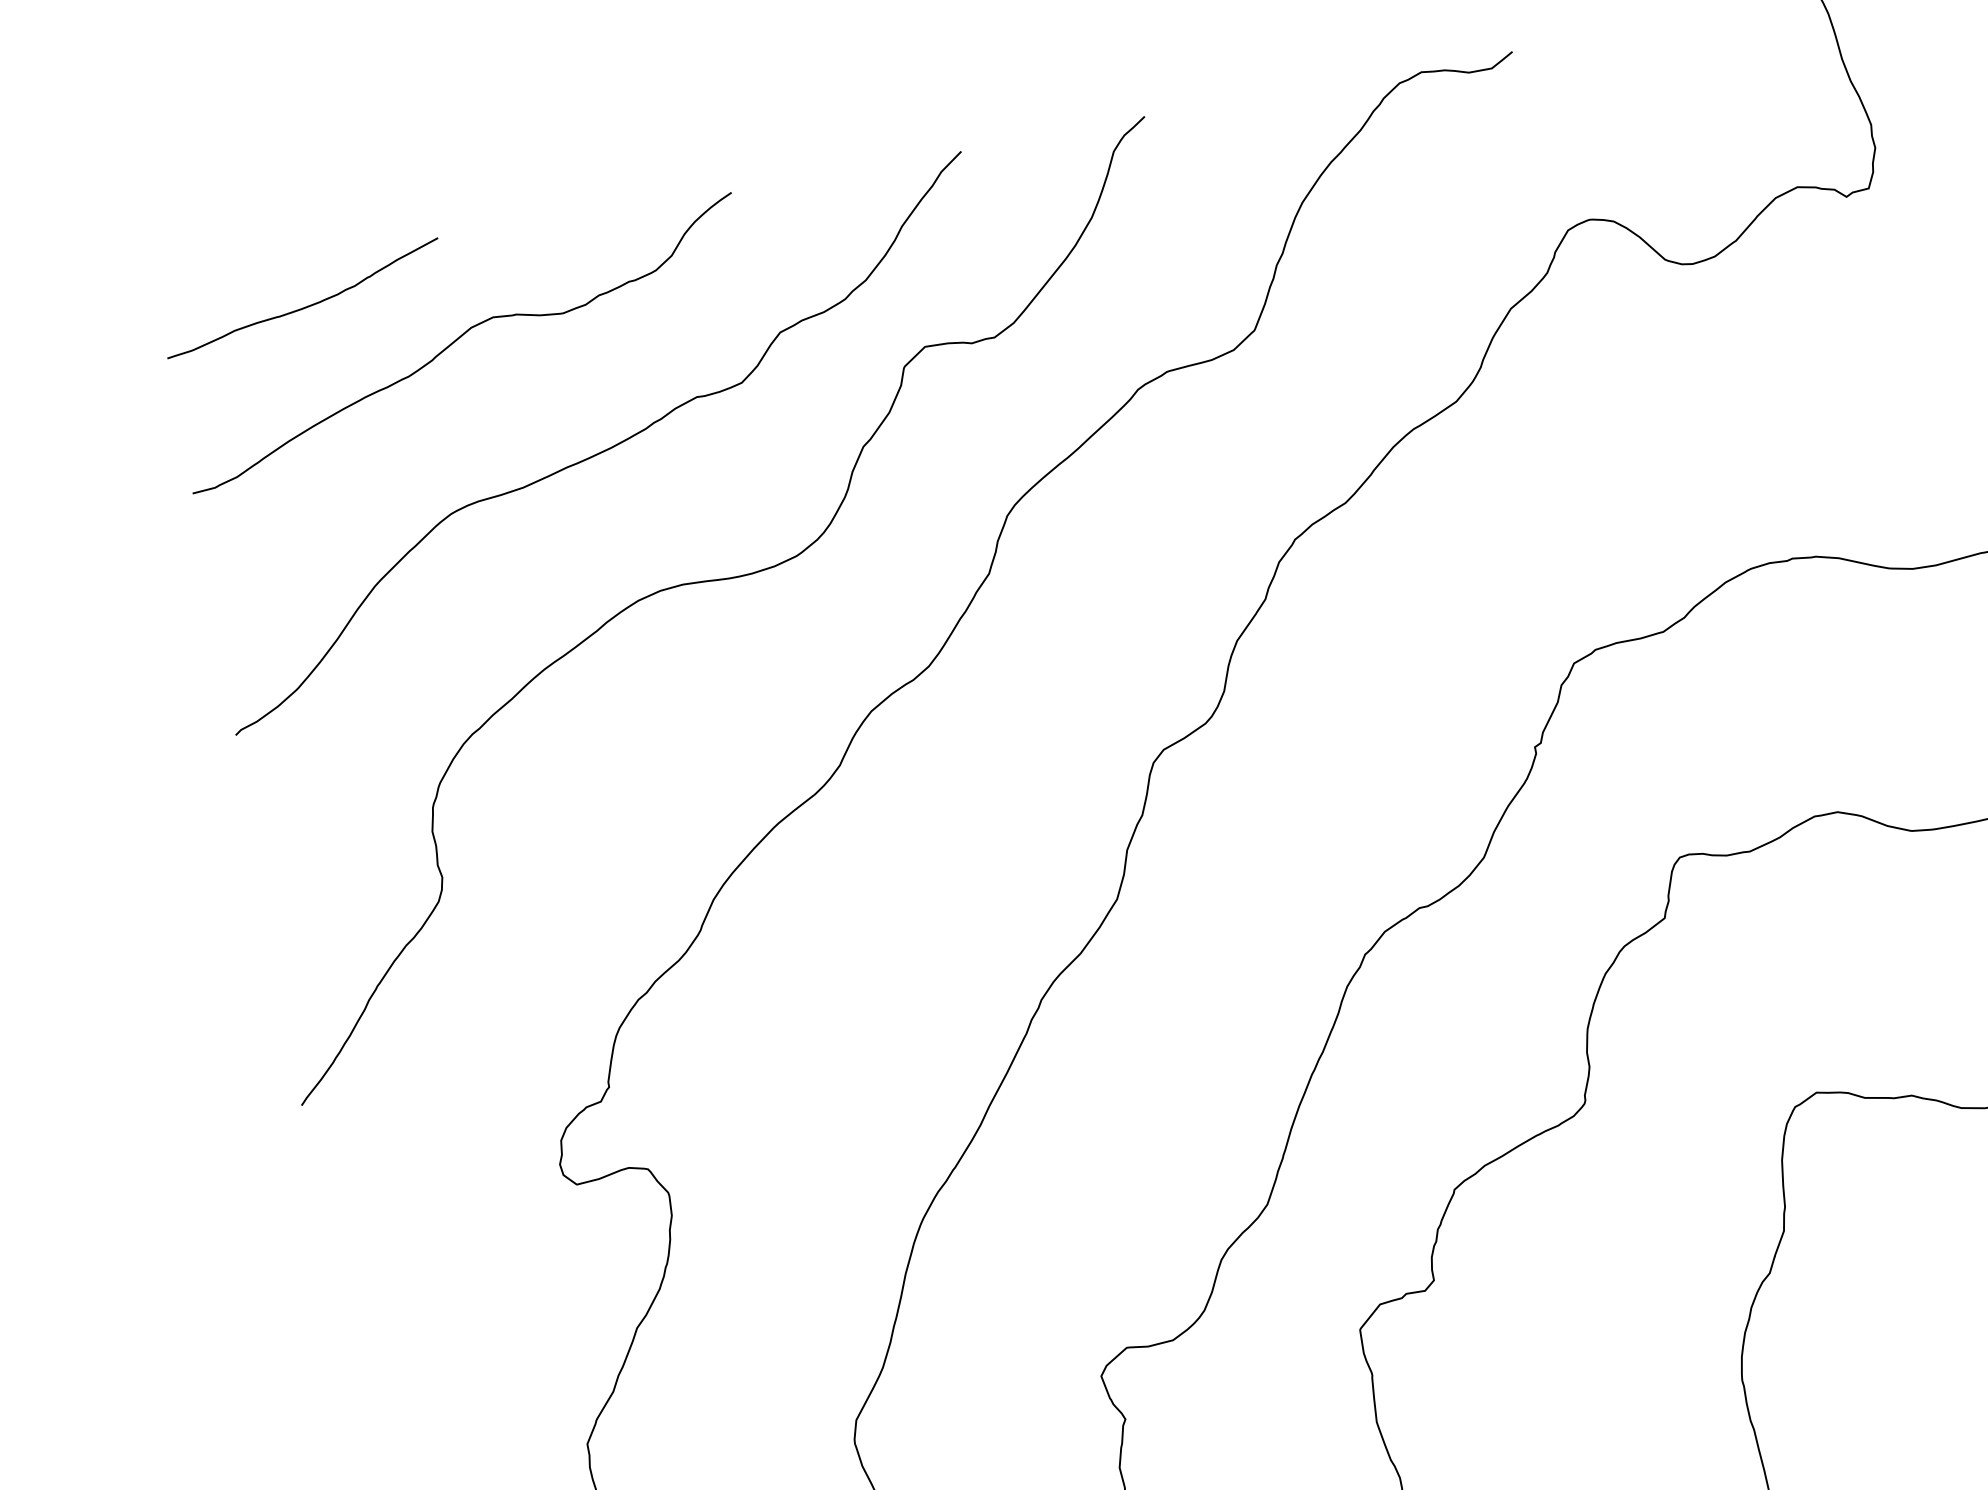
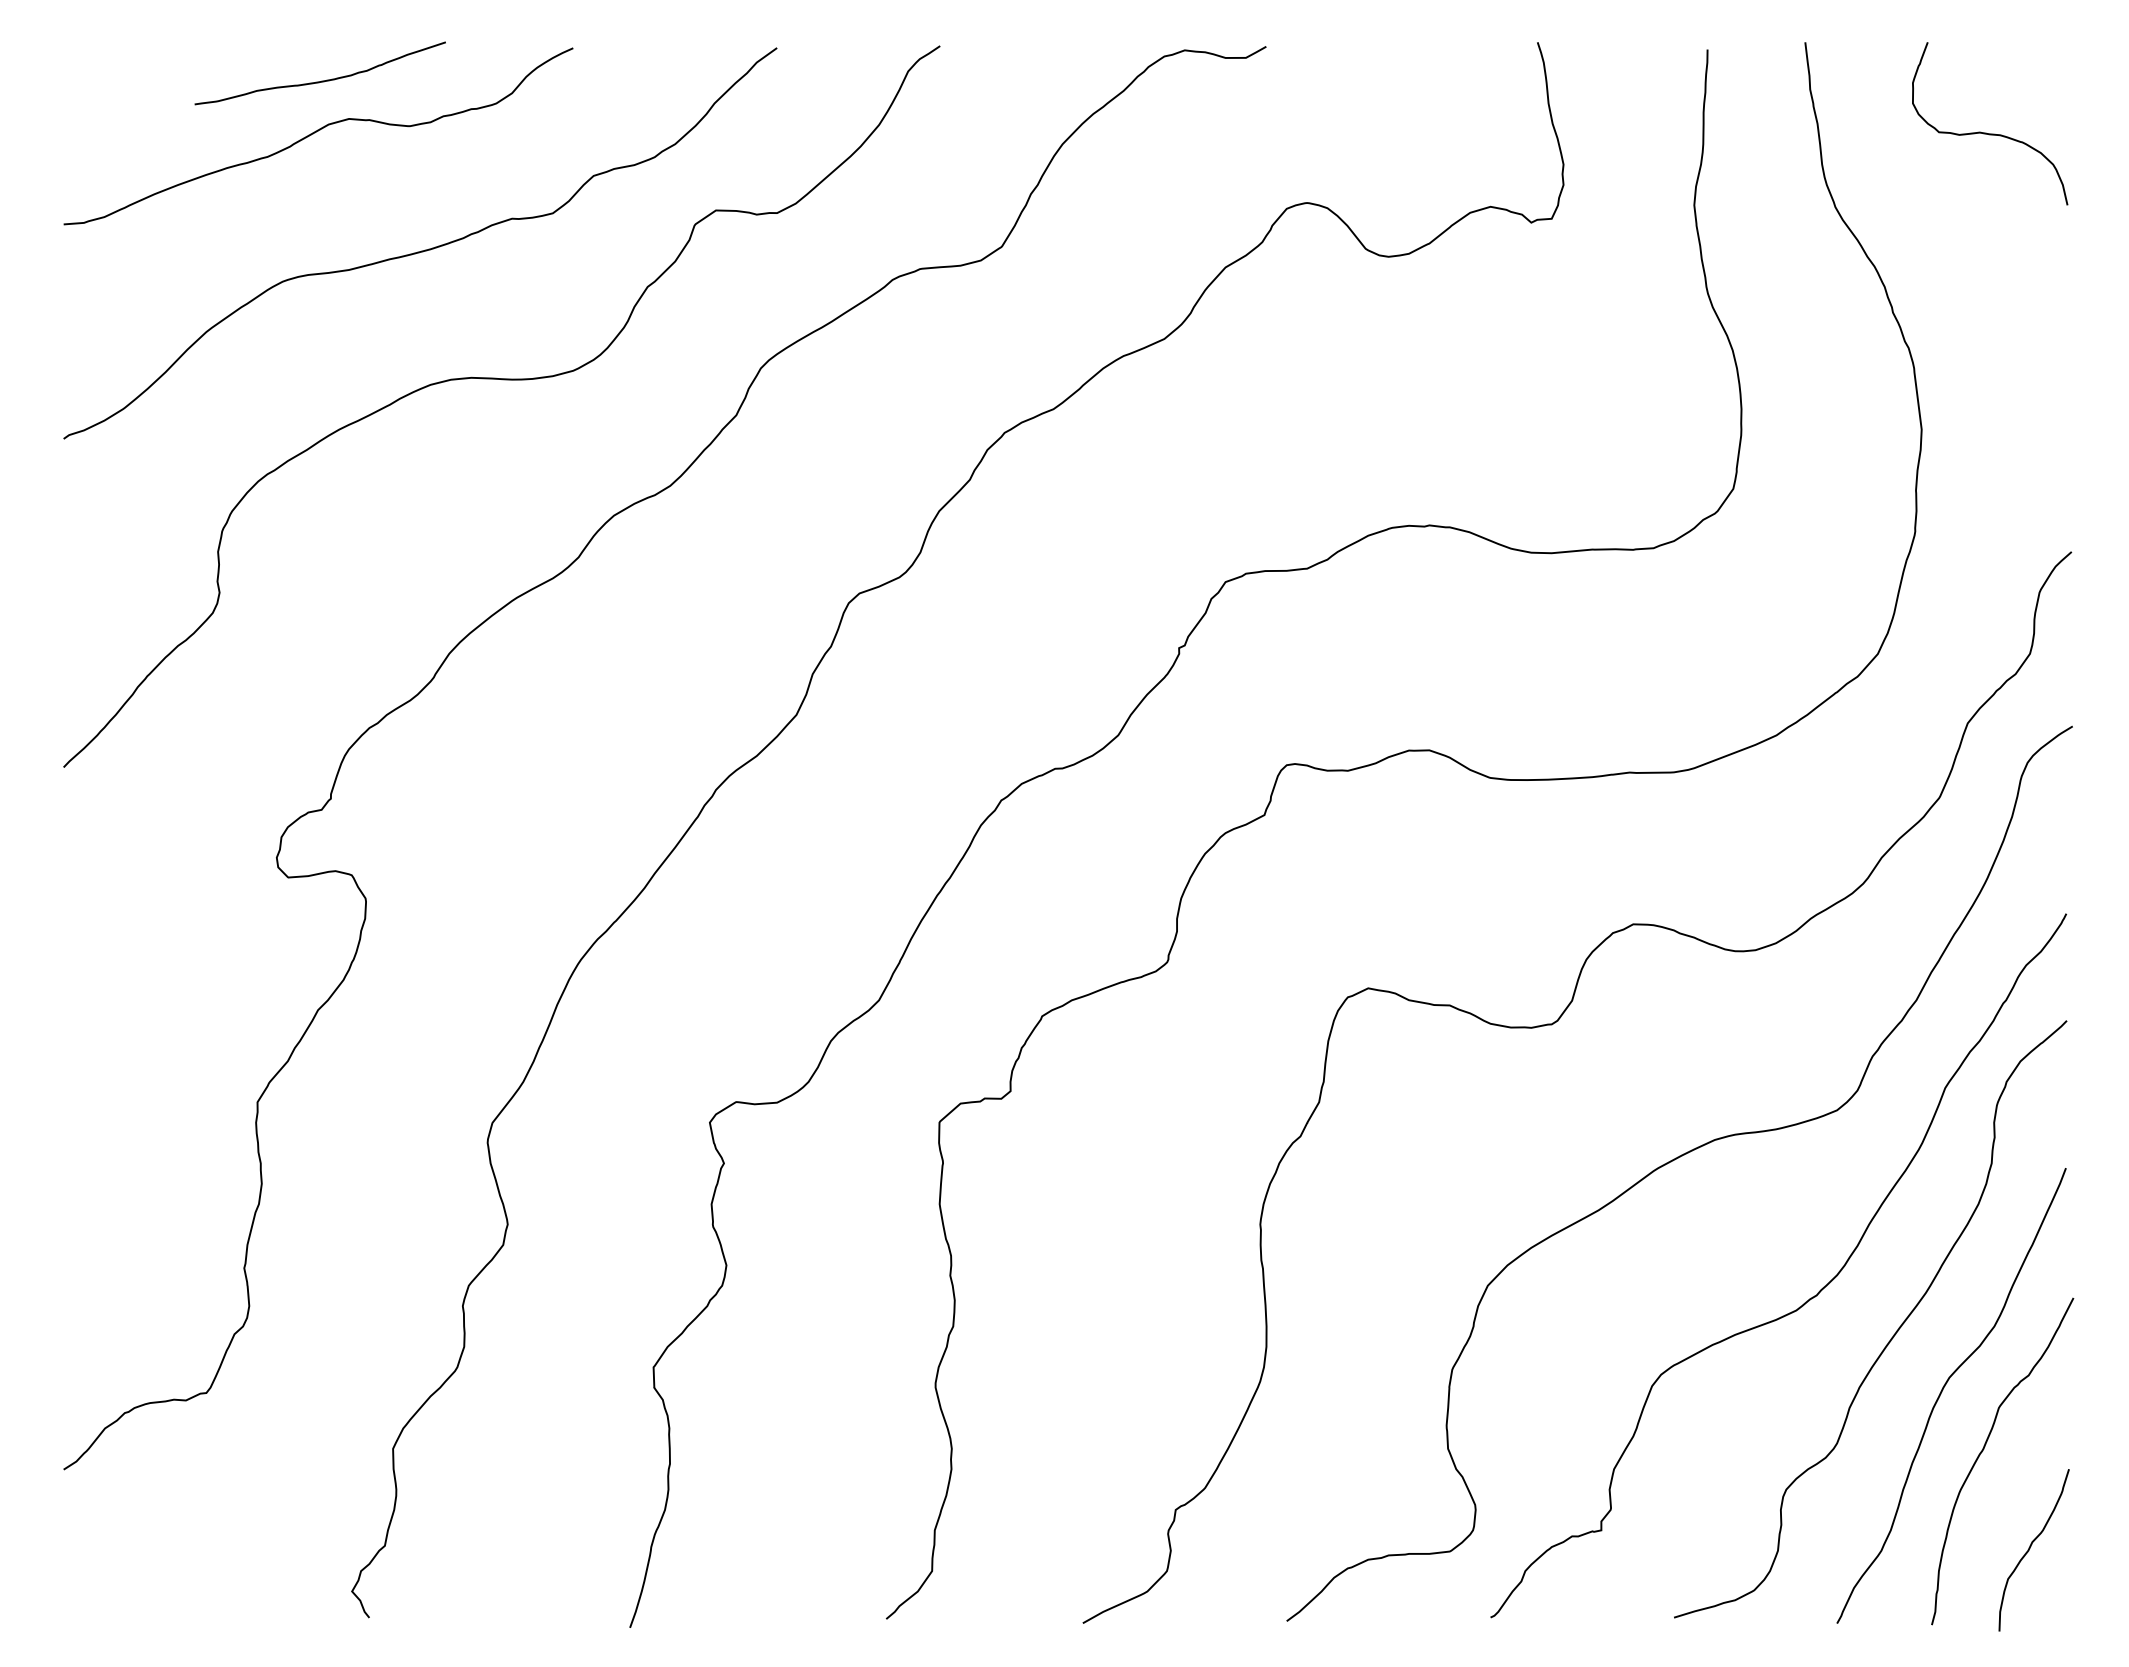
curve: (305, 306) -> (321, 80), moved

